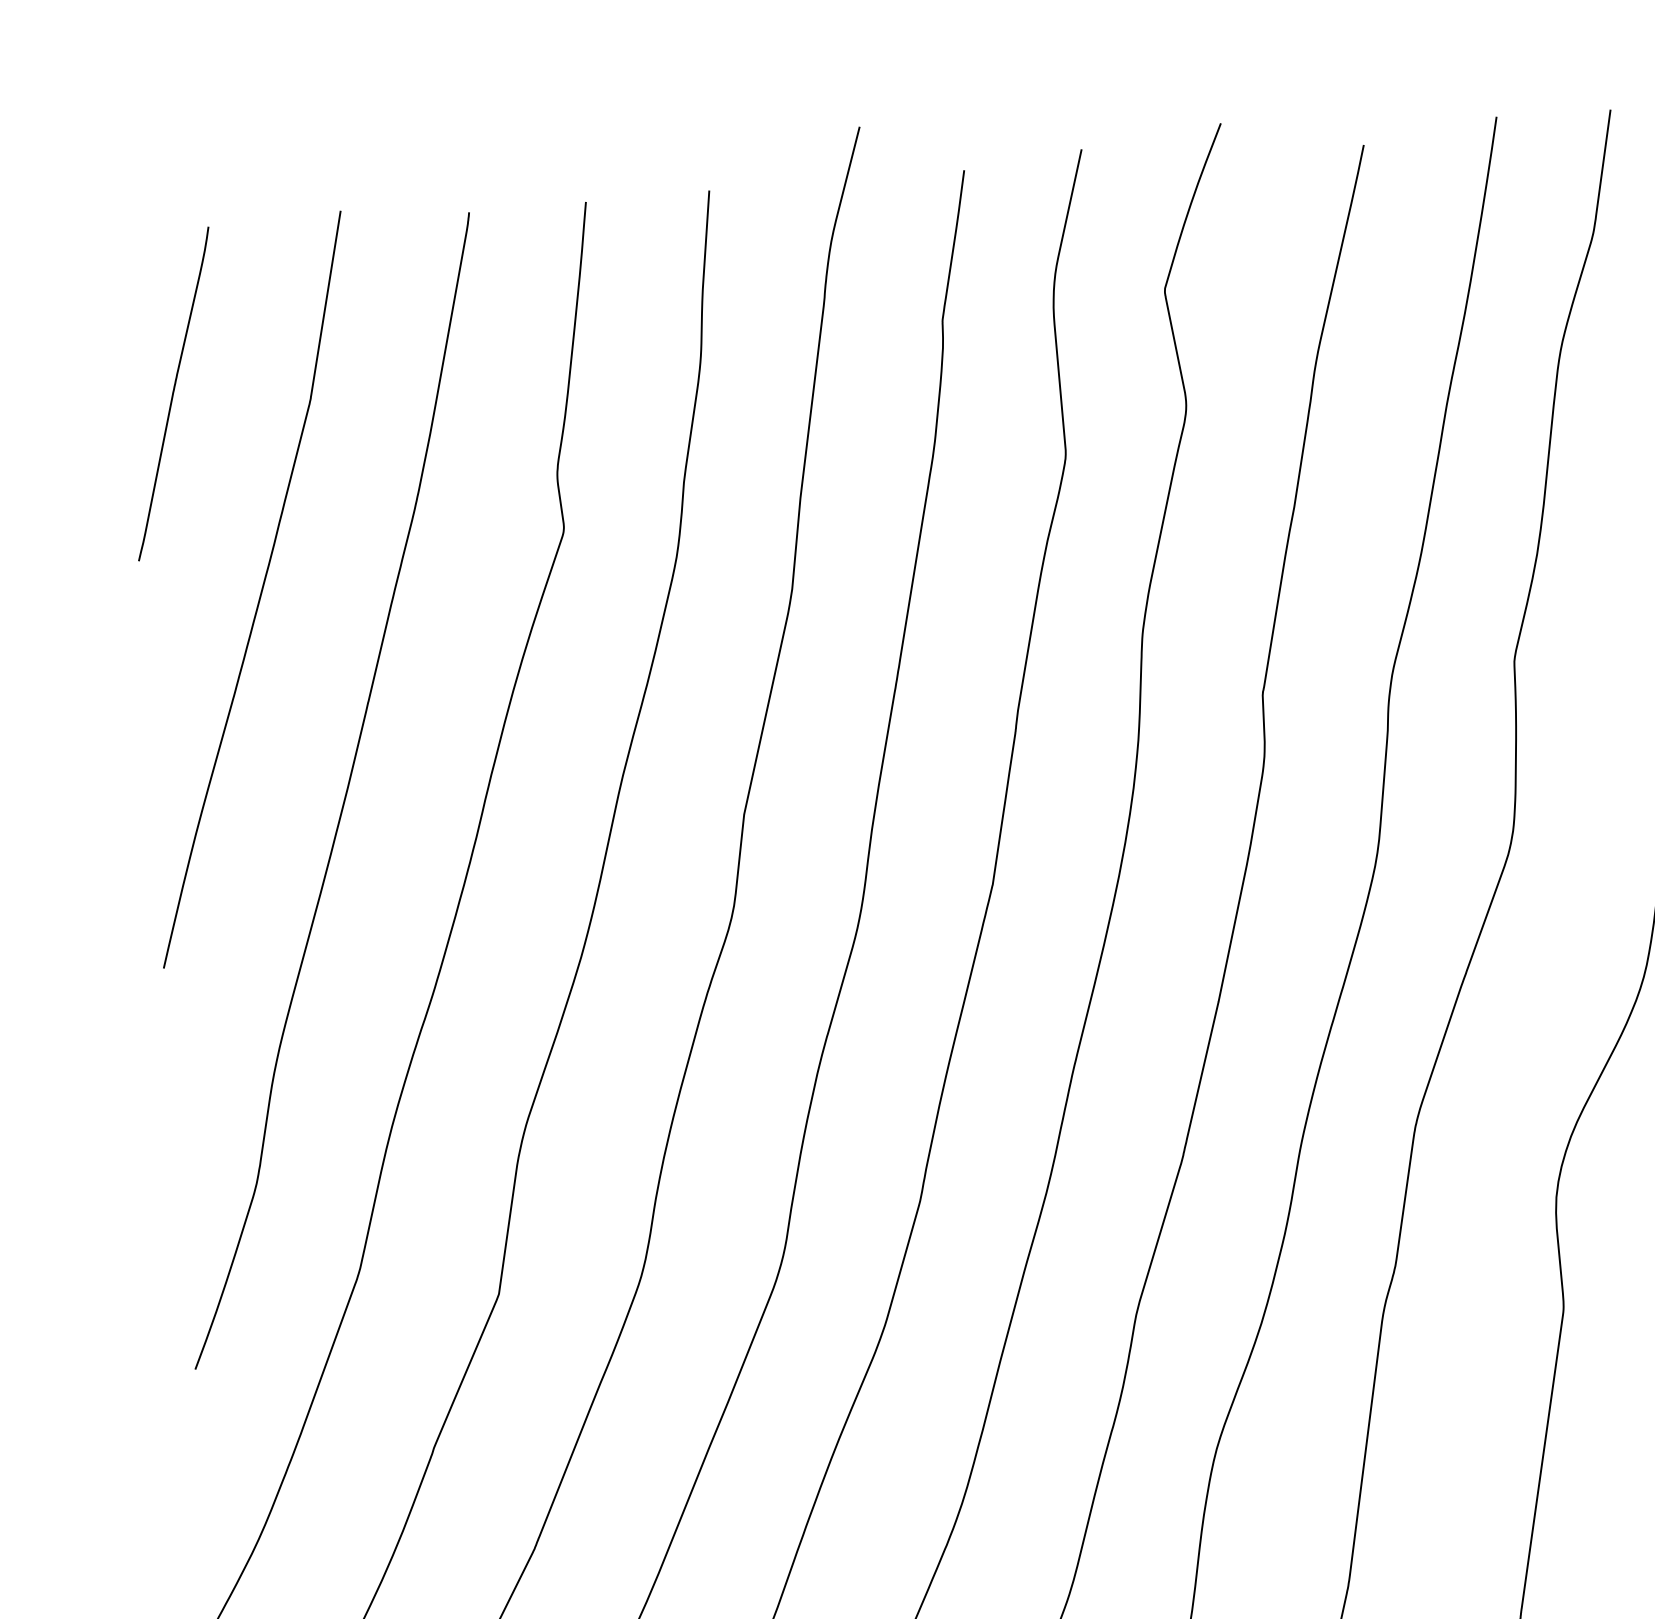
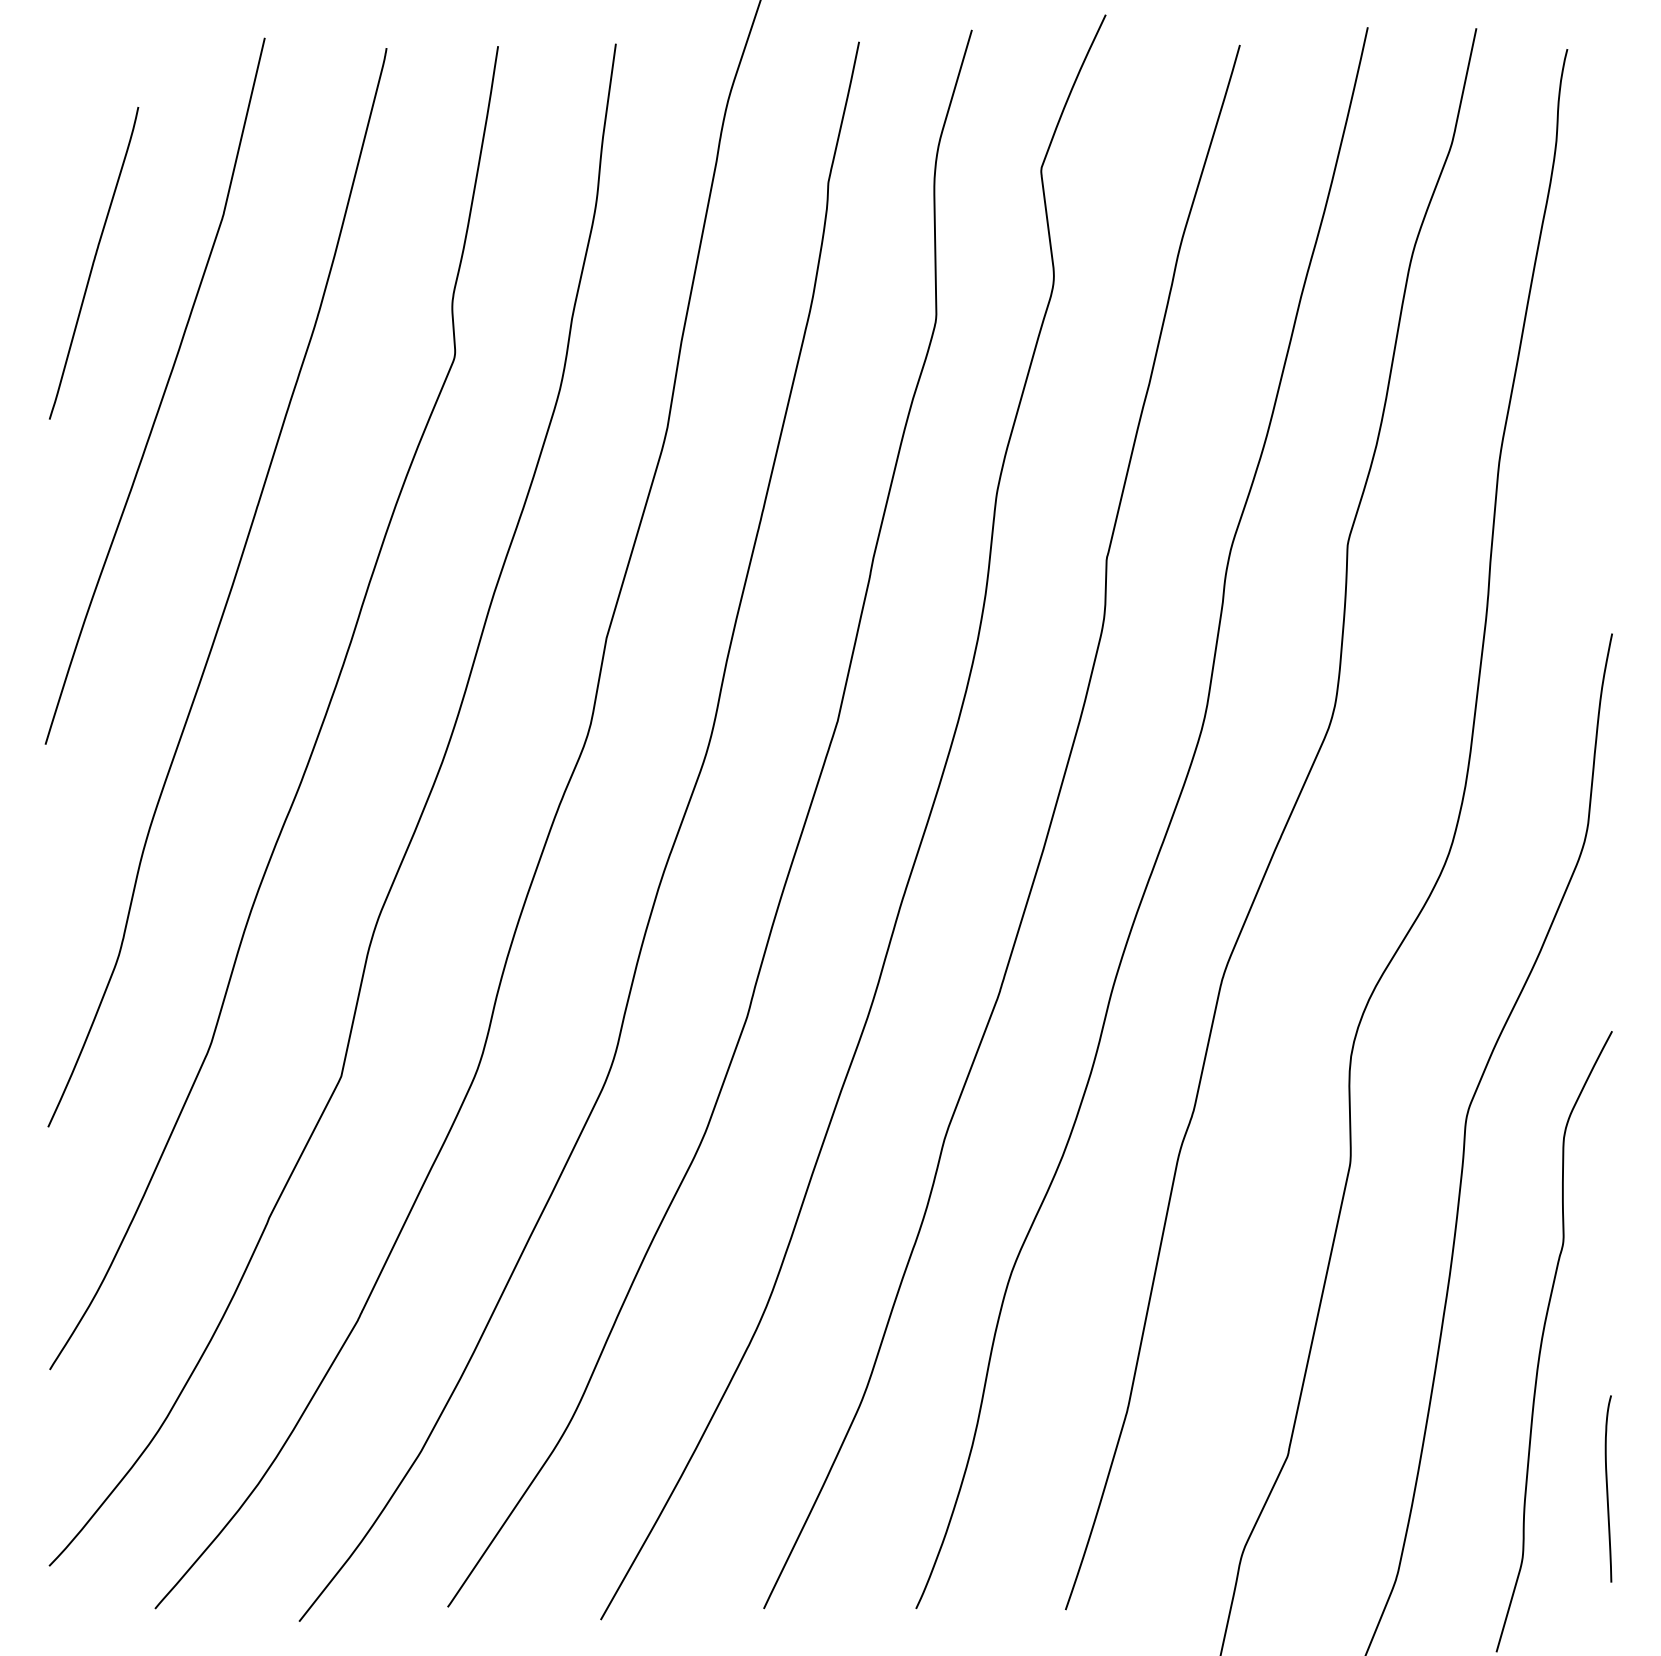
curve: (174, 394) -> (94, 263), moved

